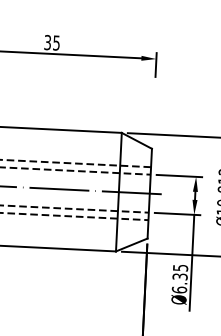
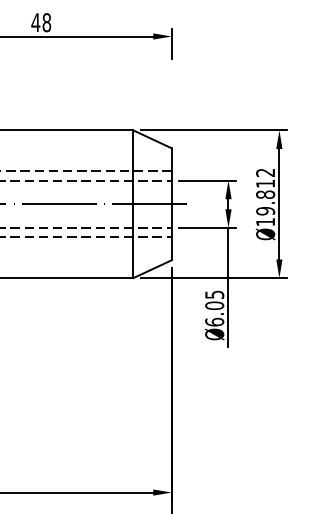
text: (52, 42) -> (41, 22), 35 -> 48
text: (180, 276) -> (214, 305), Ø6.35 -> Ø6.05

